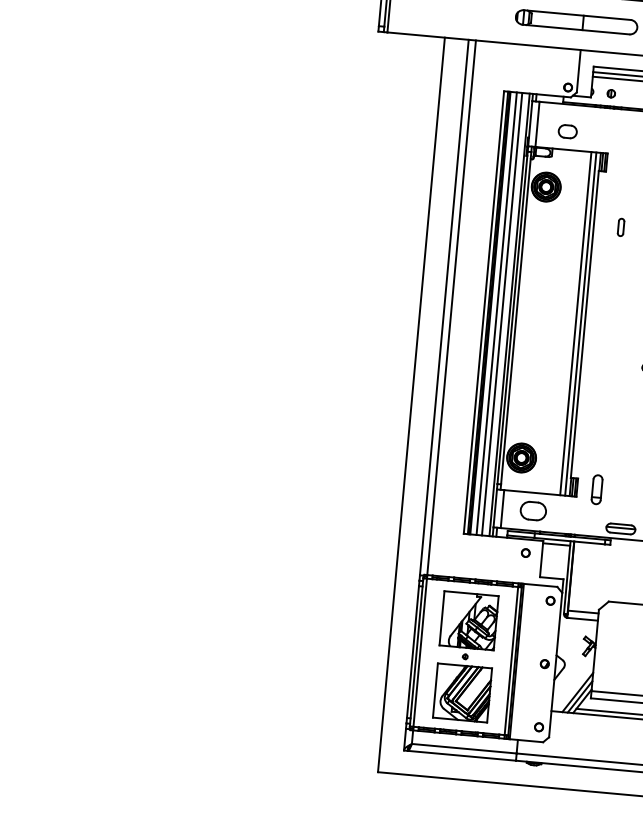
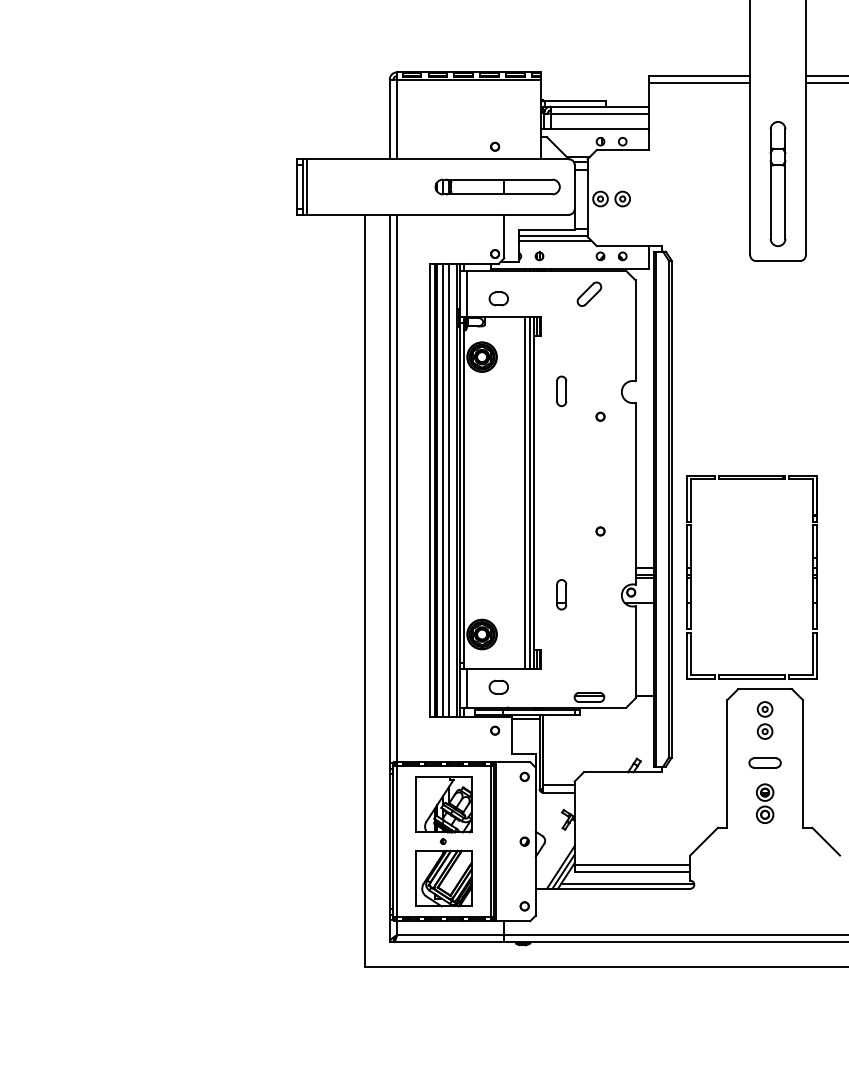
part: (620, 226) -> (561, 390), size x1.67
part: (596, 489) -> (561, 594), moved
part: (533, 510) -> (498, 686), size x0.71

